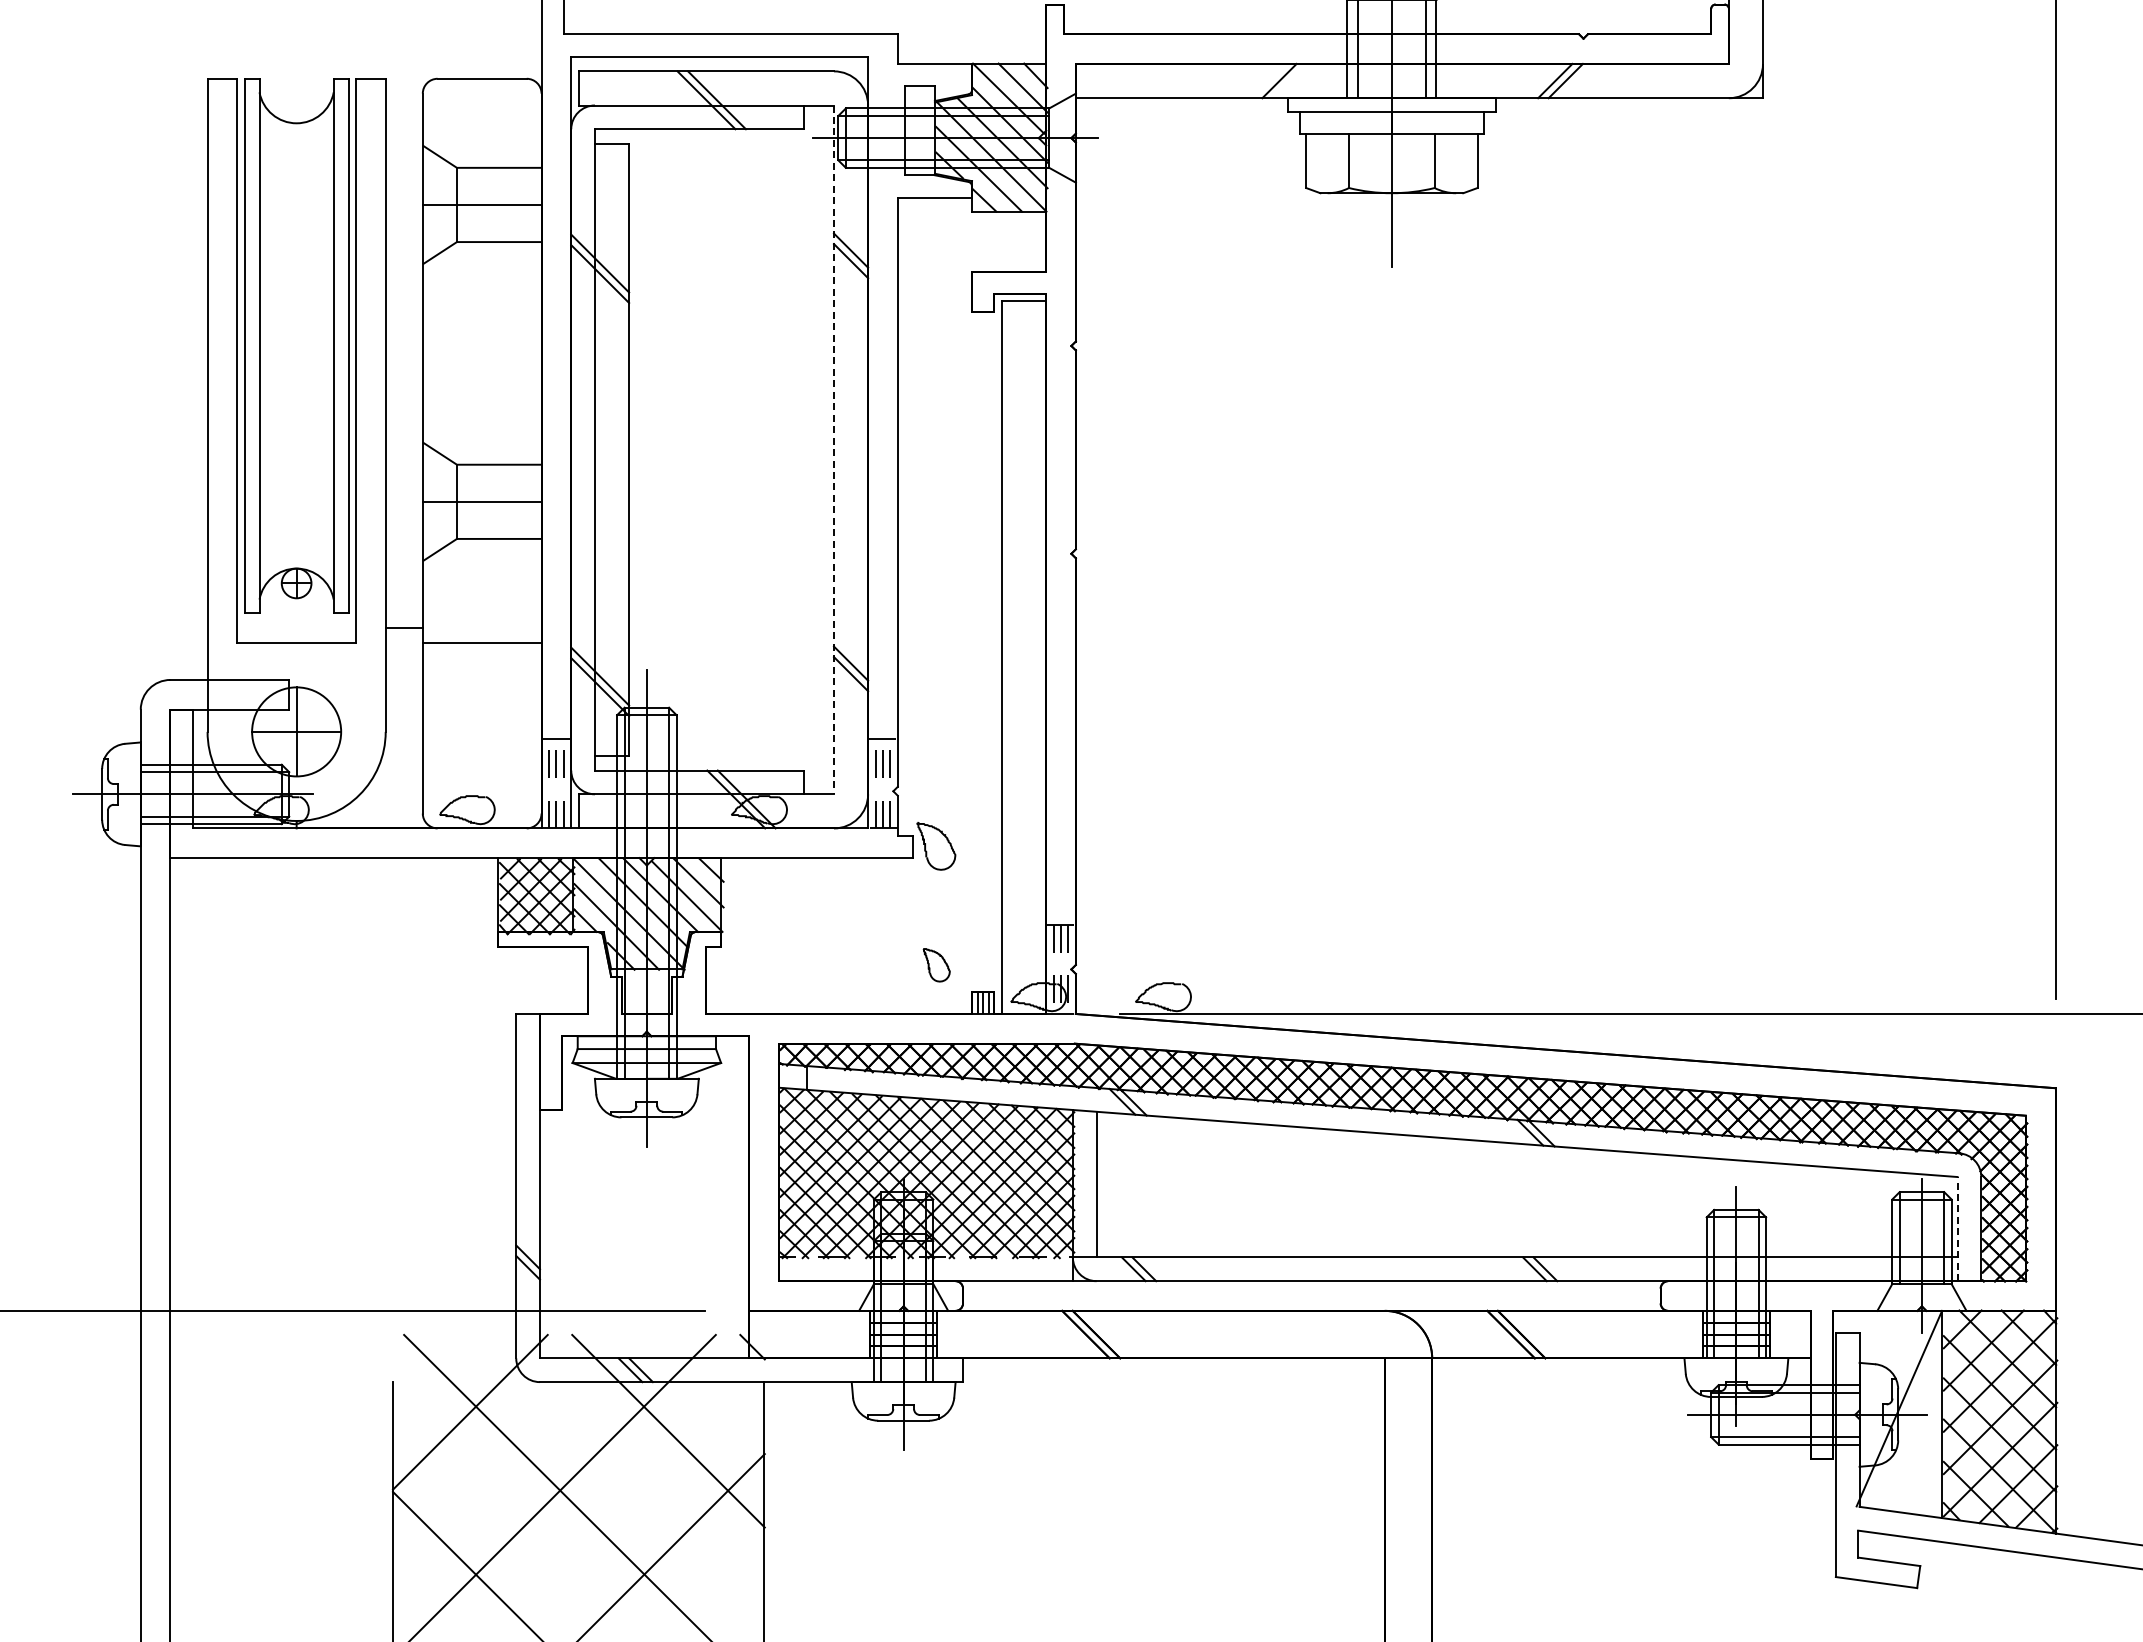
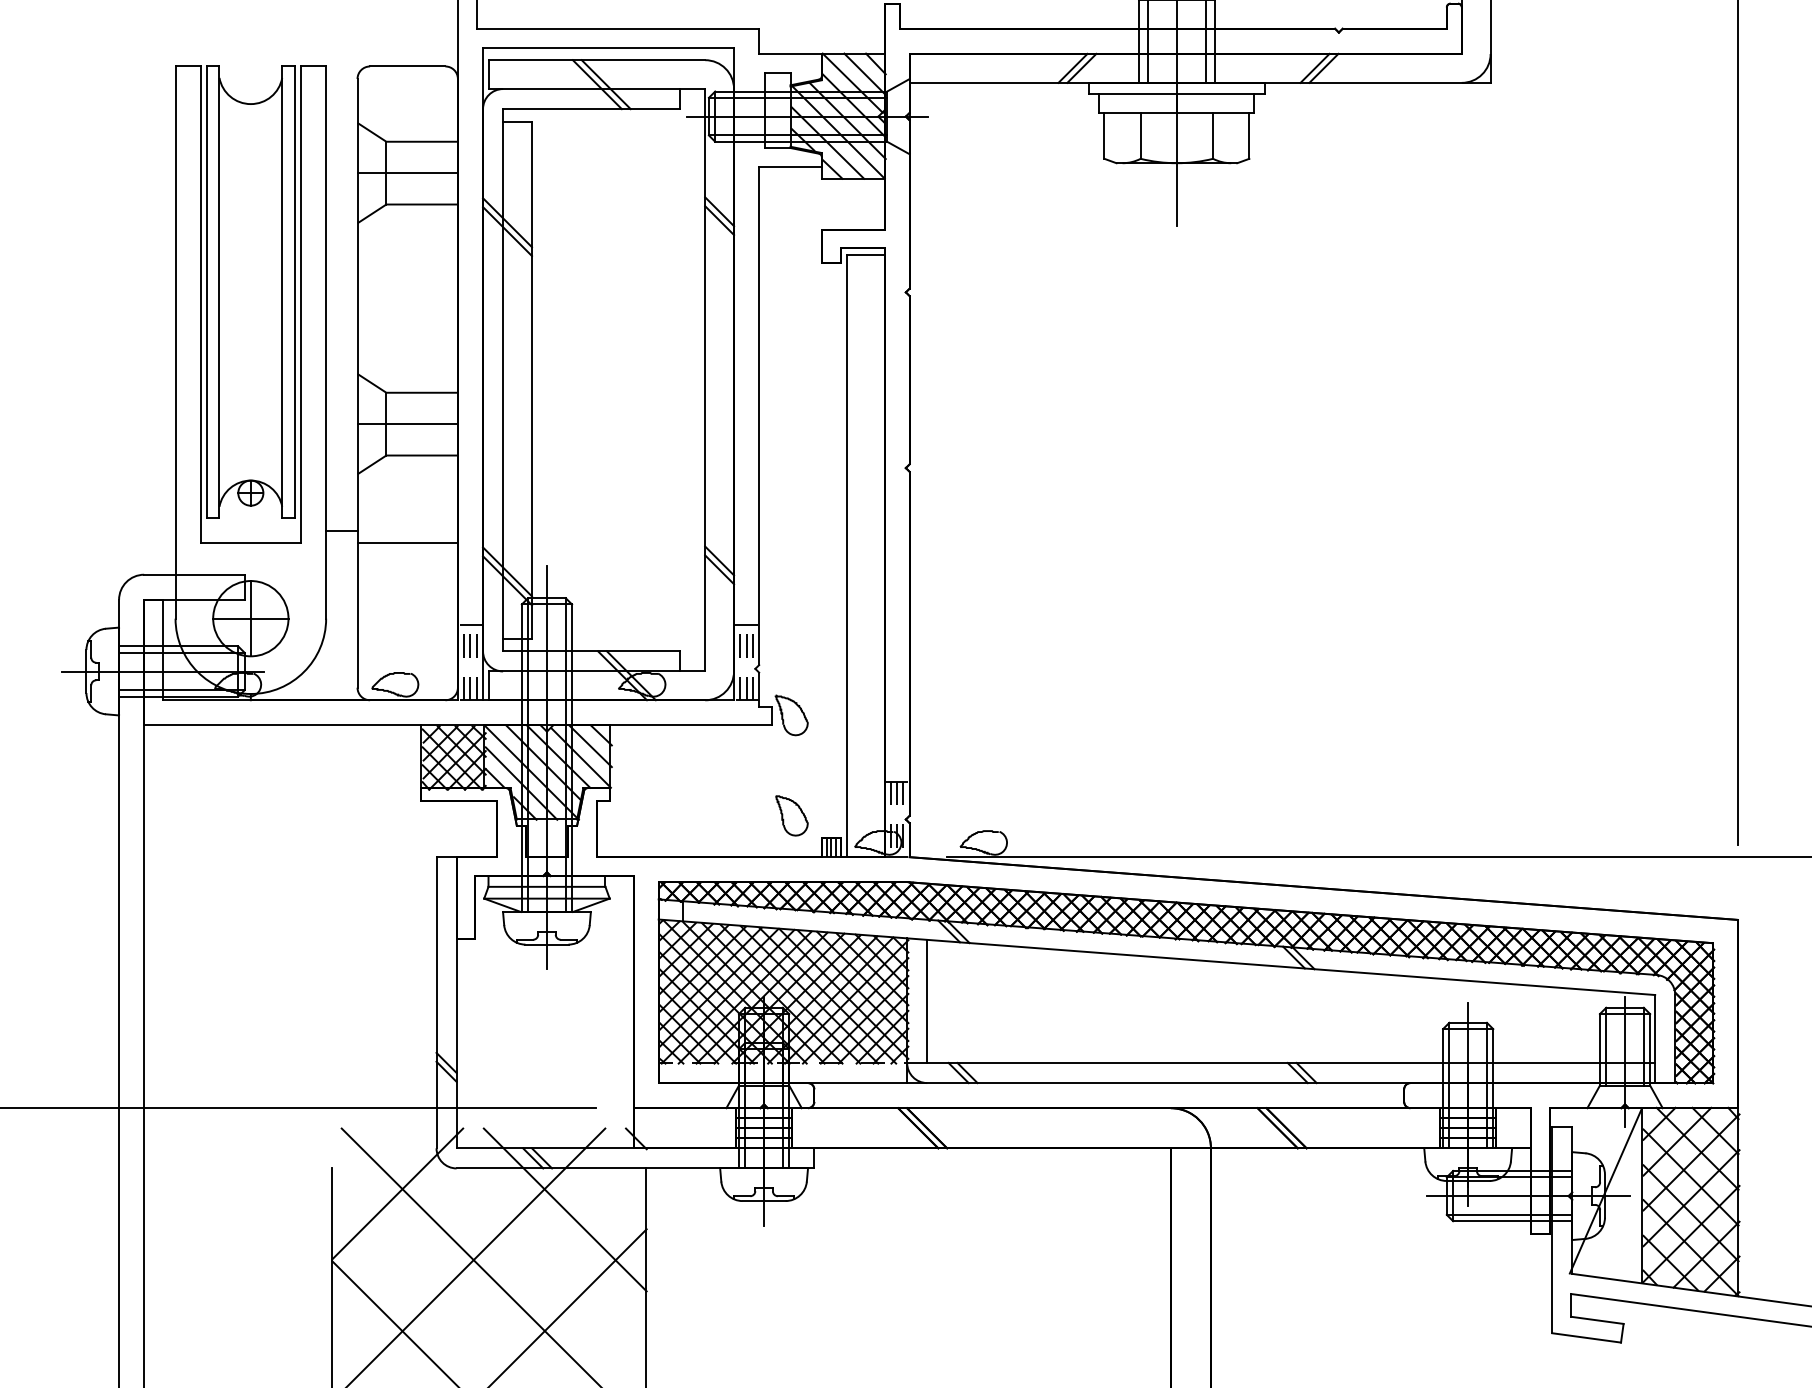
line: (1268, 80) -> (1072, 67), added
line: (833, 450) -> (704, 380), dashed -> solid
part: (936, 965) -> (791, 816), size x1.43
line: (1957, 1228) -> (1655, 1038), dashed -> solid

